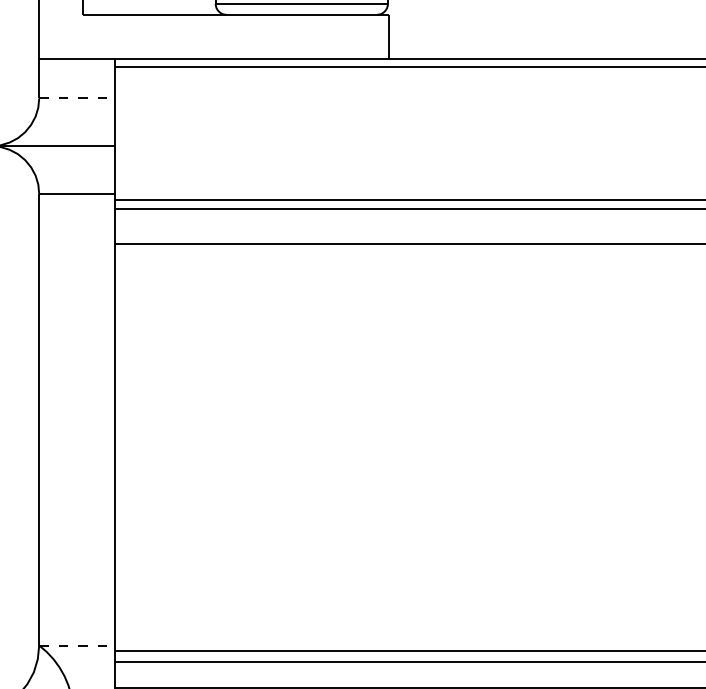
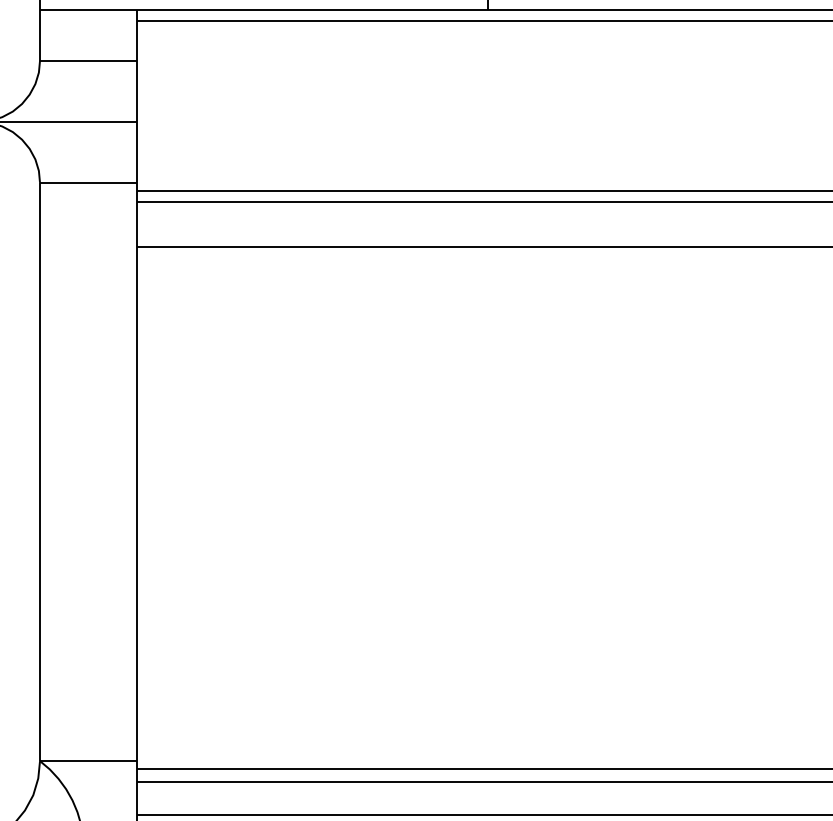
line: (76, 98) -> (87, 60), dashed -> solid
line: (76, 645) -> (87, 761), dashed -> solid

